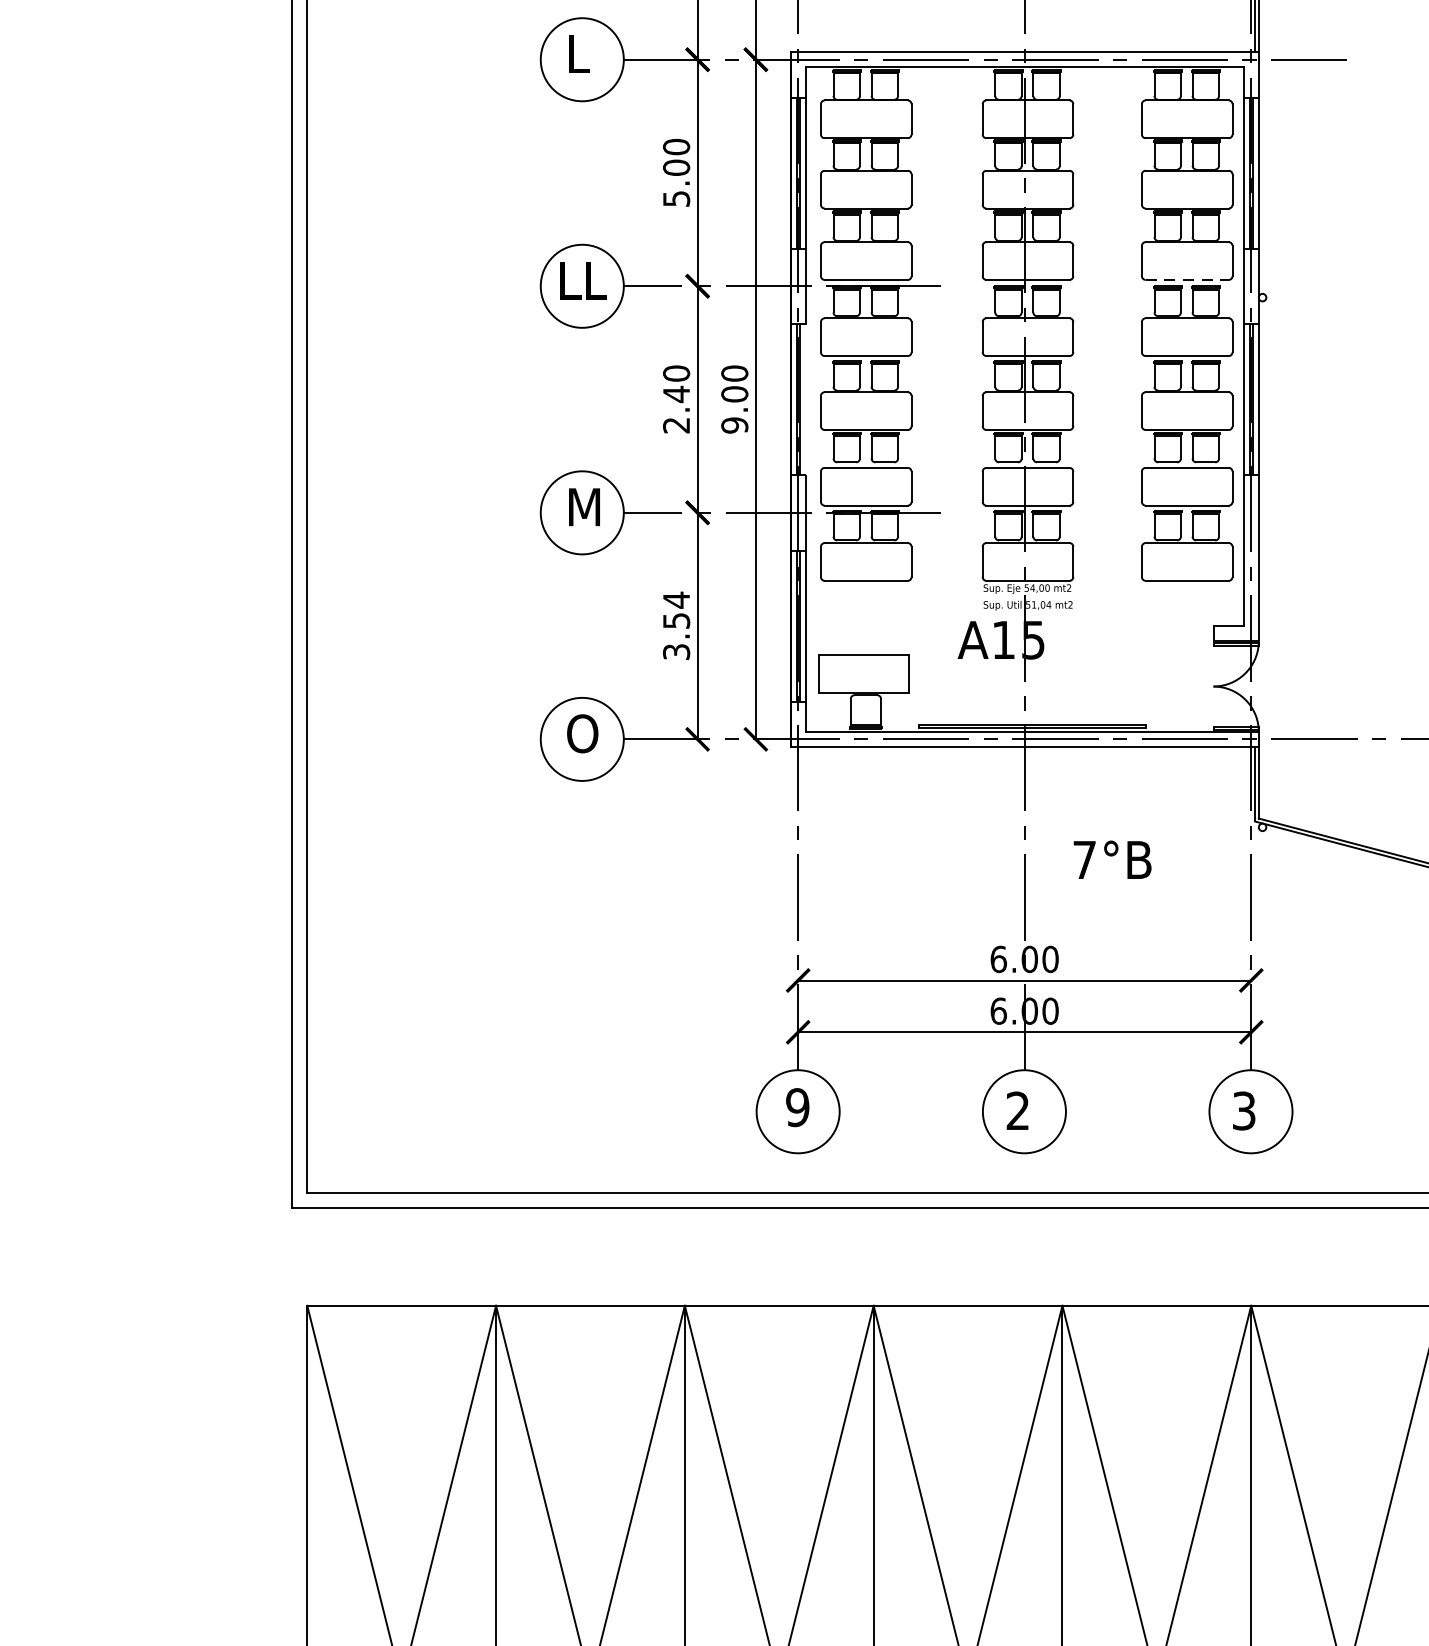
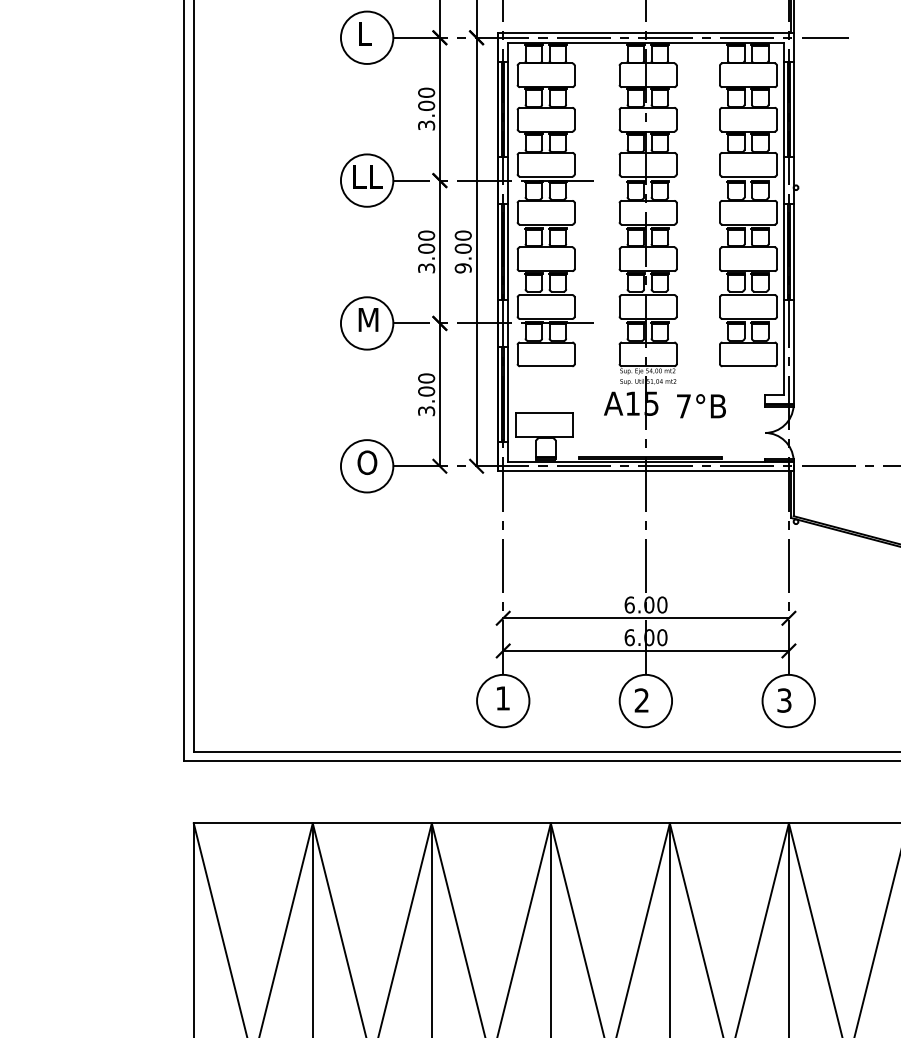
text: (676, 197) -> (426, 124), 5.00 -> 3.00
line: (1188, 279) -> (749, 176), dashed -> solid
line: (806, 398) -> (508, 251), added
text: (676, 409) -> (426, 258), 2.40 -> 3.00
text: (676, 609) -> (426, 384), 3.54 -> 3.00
text: (1112, 860) -> (701, 406), moved
text: (796, 1107) -> (502, 698), 9 -> 1

